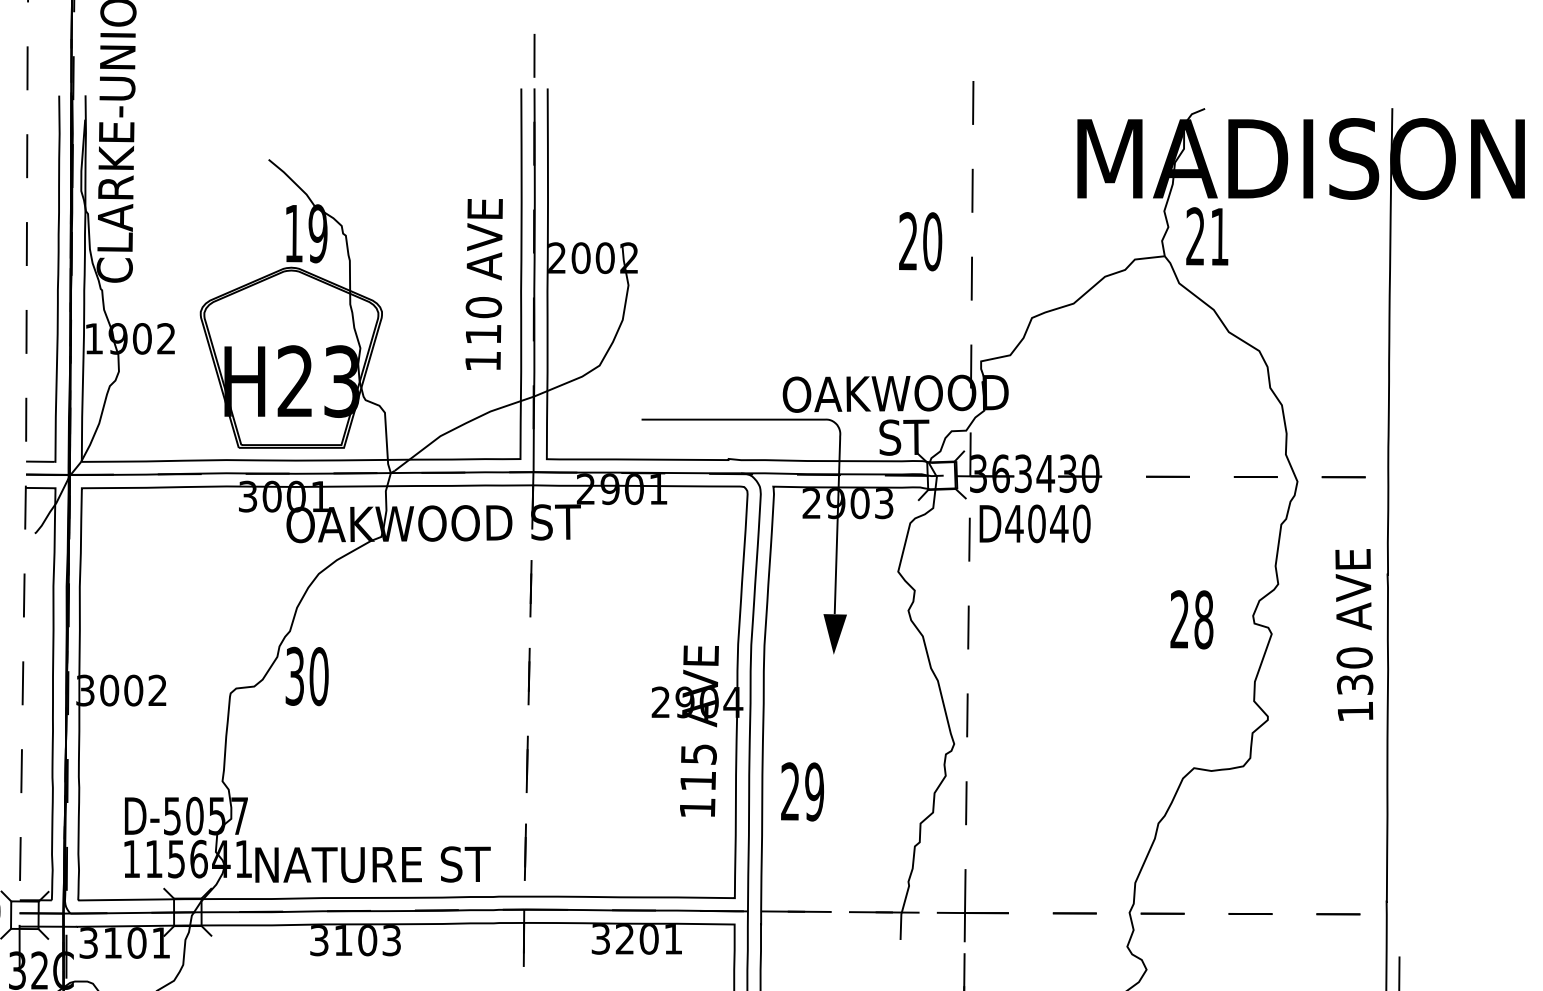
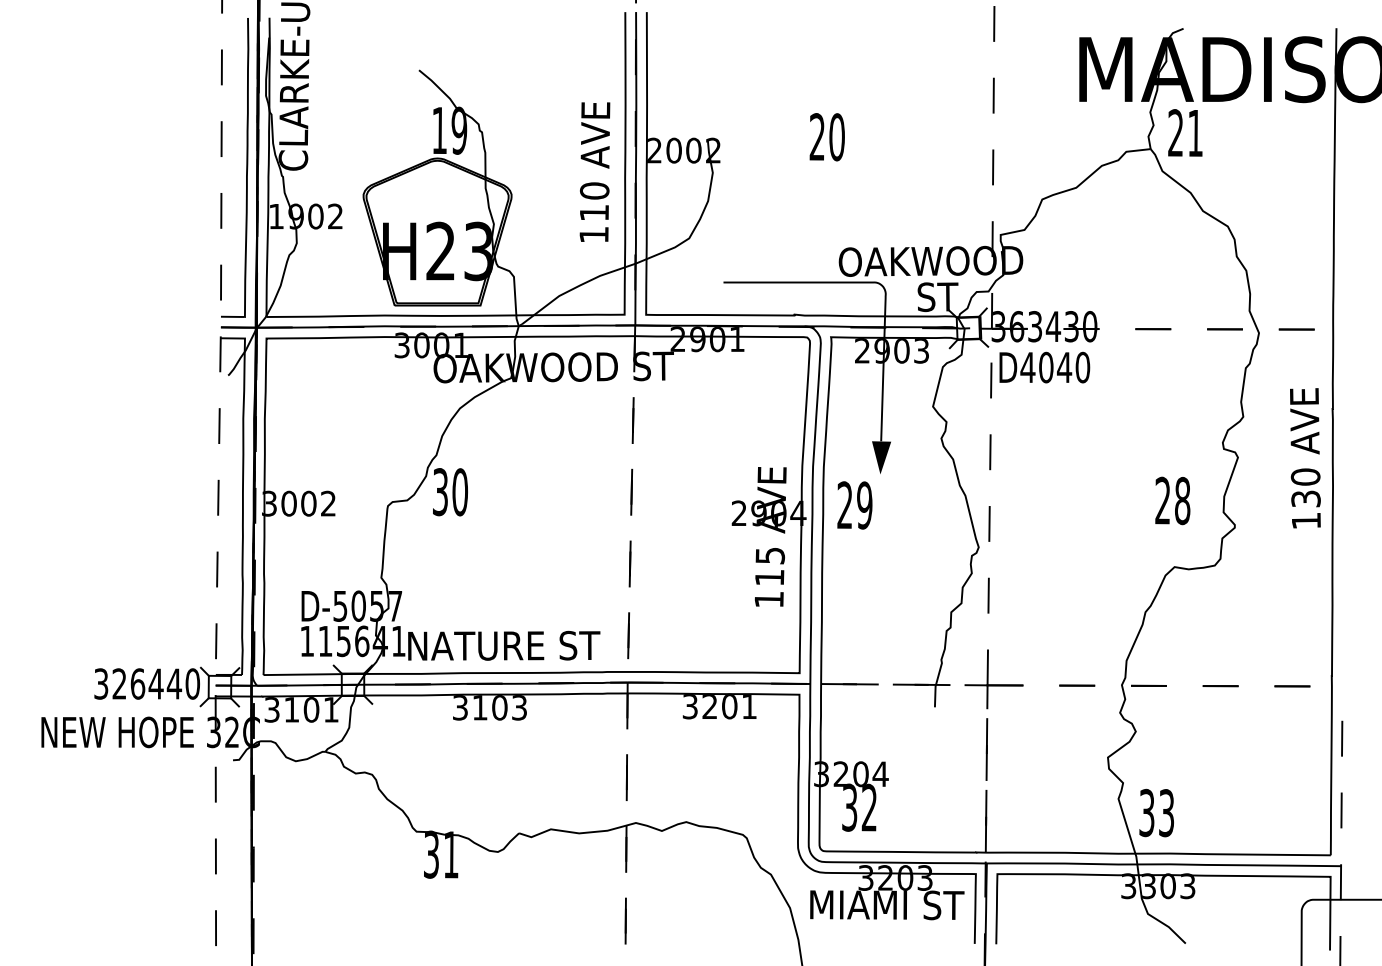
text: (919, 242) -> (826, 137), moved
text: (1191, 619) -> (1172, 500), moved
text: (802, 791) -> (854, 505), moved

